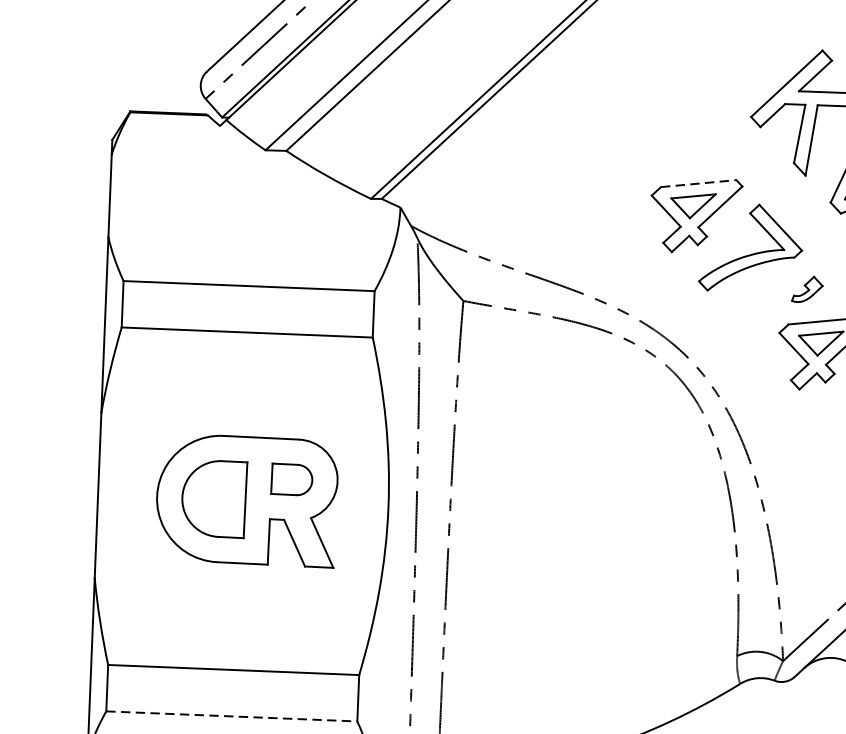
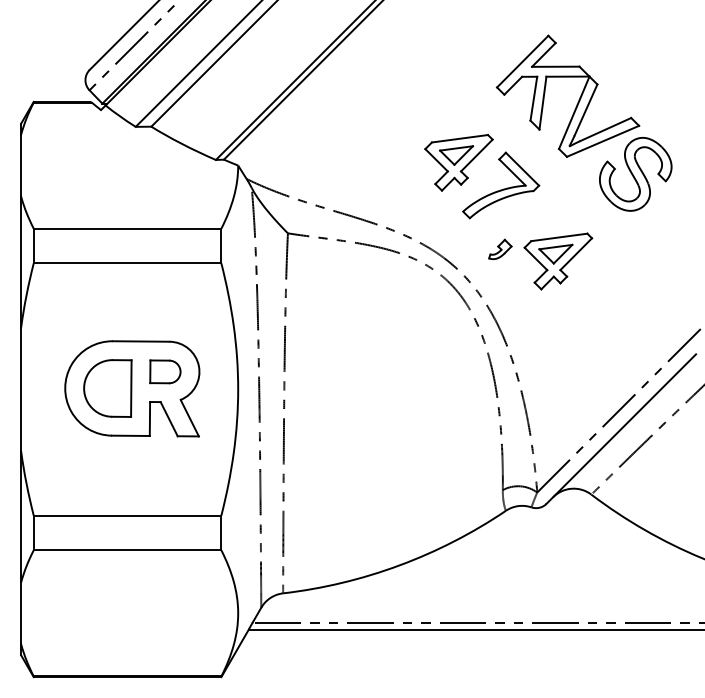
line: (699, 183) -> (460, 138), dashed -> solid
part: (807, 288) -> (500, 248), moved
line: (231, 716) -> (127, 550), dashed -> solid

